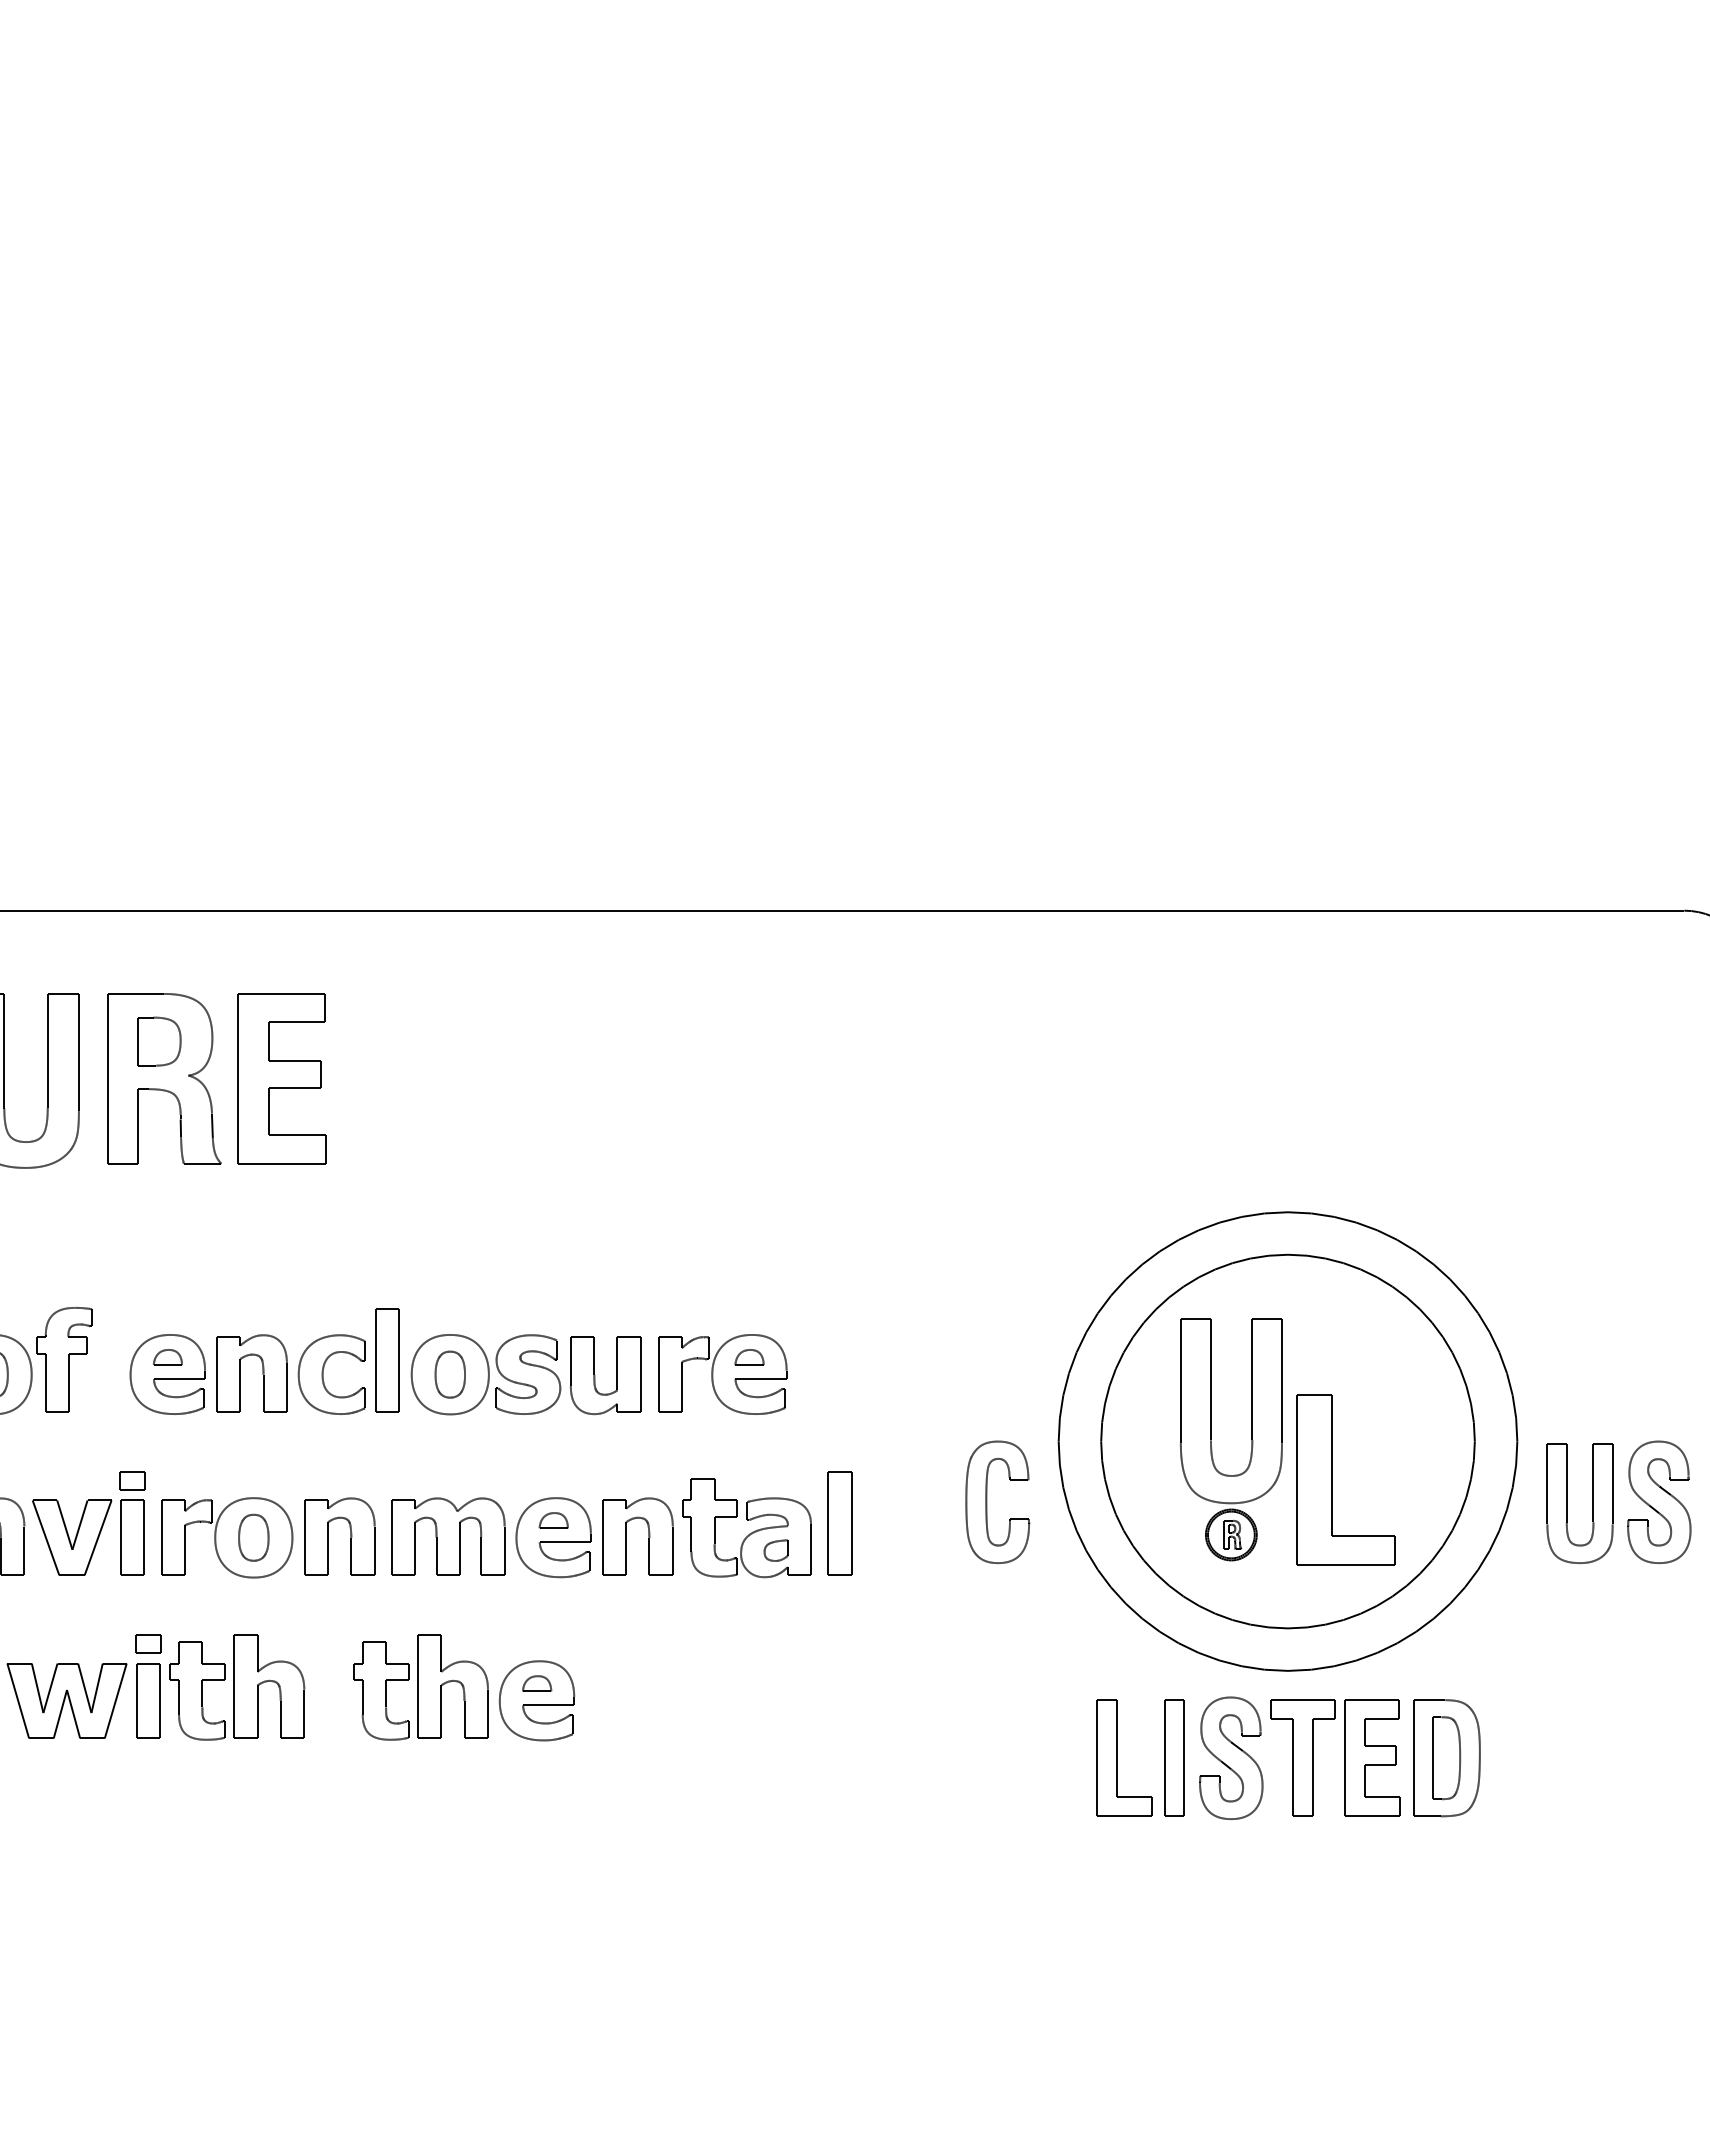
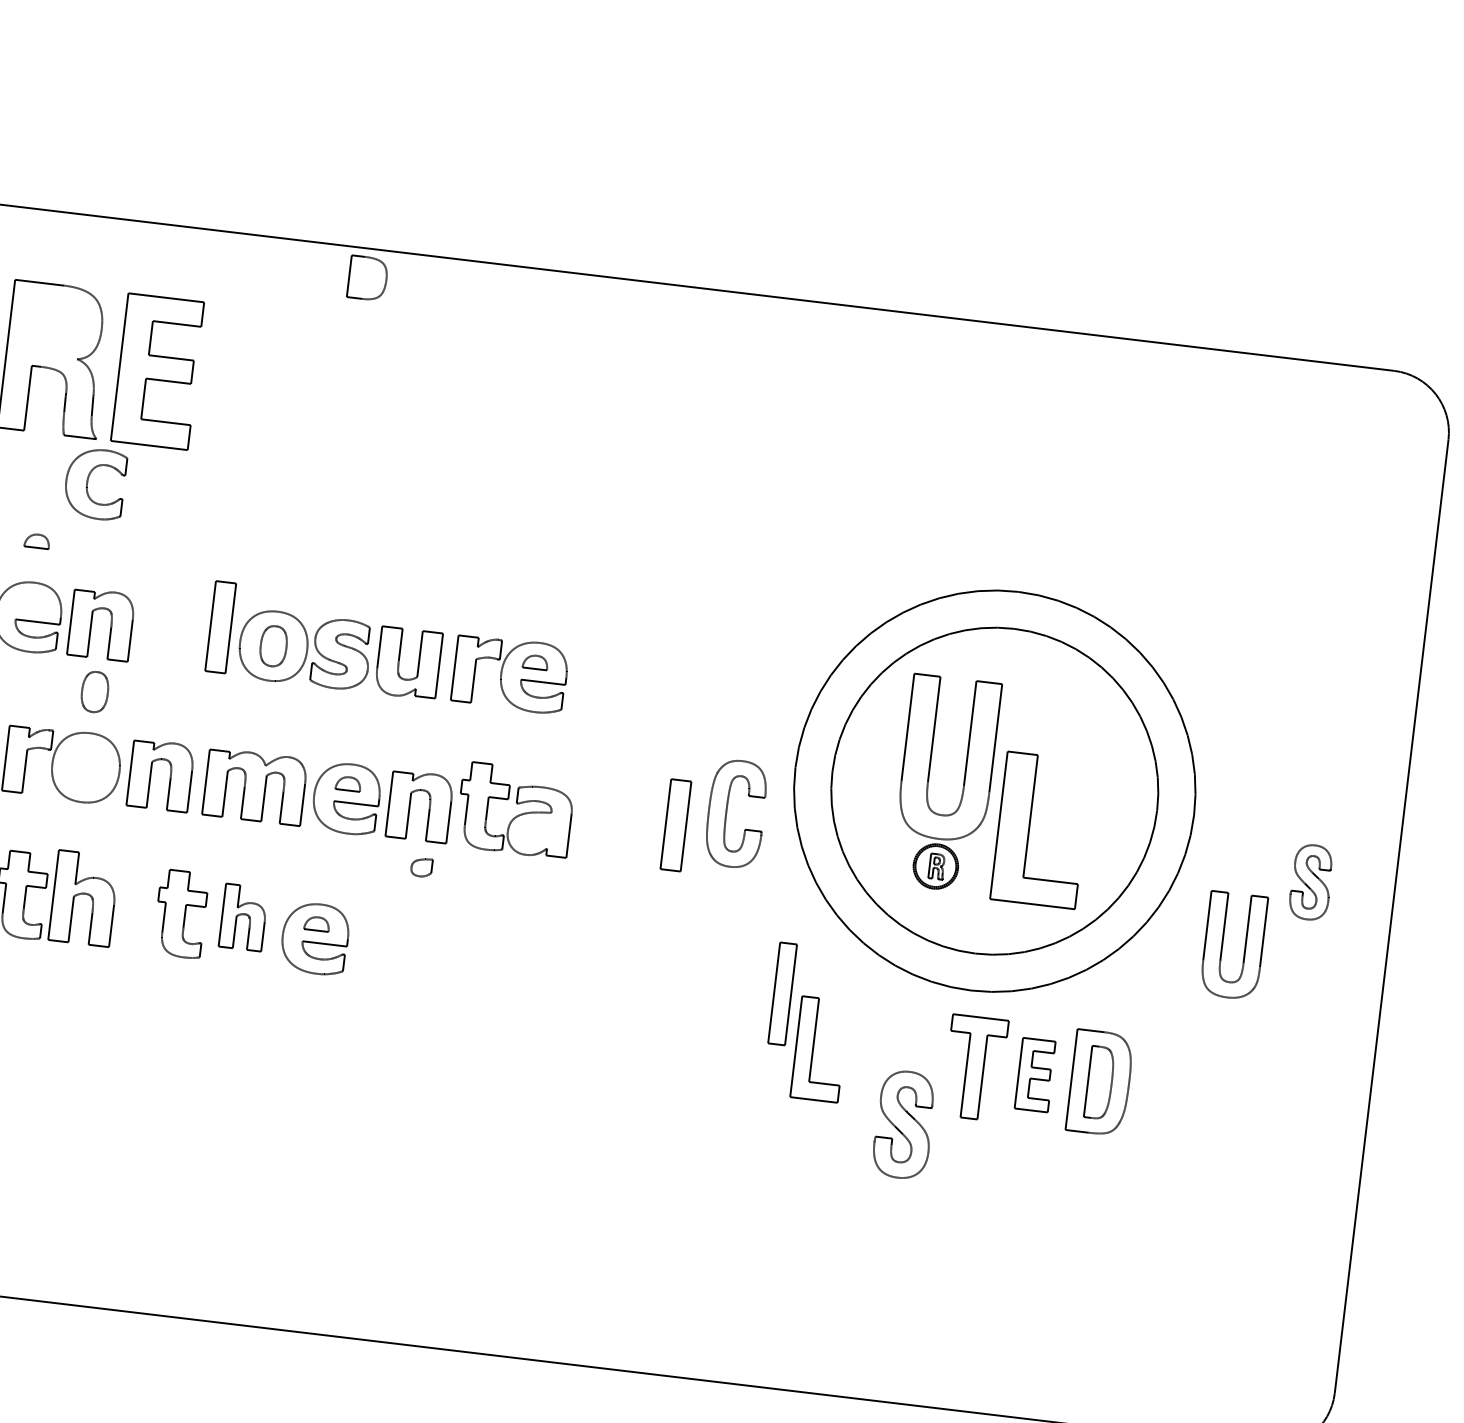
part: (159, 1041) -> (367, 278), moved
part: (167, 1357) -> (36, 541), moved
part: (323, 1374) -> (87, 482), moved
part: (1659, 1501) -> (1311, 881), size x0.7
part: (1567, 1503) -> (1222, 944), moved
part: (839, 1523) -> (675, 825), moved
part: (253, 1537) -> (94, 691), moved
part: (775, 1550) -> (421, 867), moved
part: (452, 1686) -> (243, 917), size x0.7
part: (1174, 1757) -> (782, 993), moved
part: (1231, 1757) -> (904, 1124), moved
part: (1372, 1757) -> (1035, 1074), size x0.7

